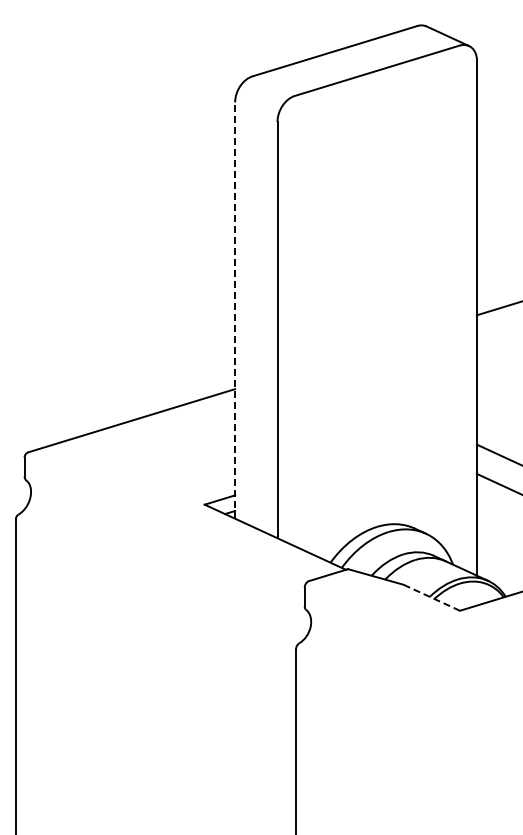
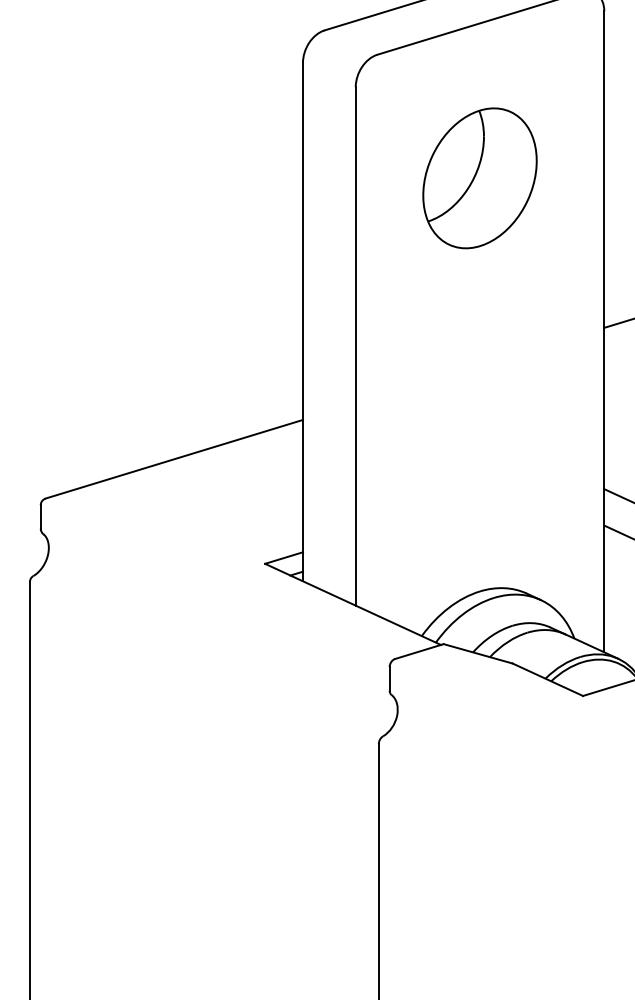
part: (376, 195) -> (479, 178), added
line: (235, 310) -> (303, 321), dashed -> solid
line: (431, 597) -> (547, 679), dashed -> solid

